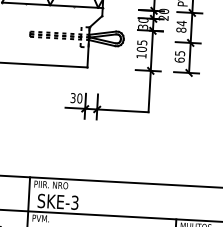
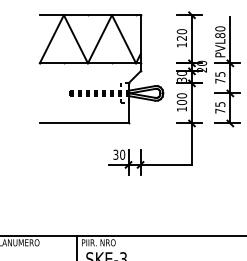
text: (181, 26) -> (220, 77), 84 -> 75
text: (141, 42) -> (181, 95), 105 -> 100
text: (179, 59) -> (220, 110), 65 -> 75

